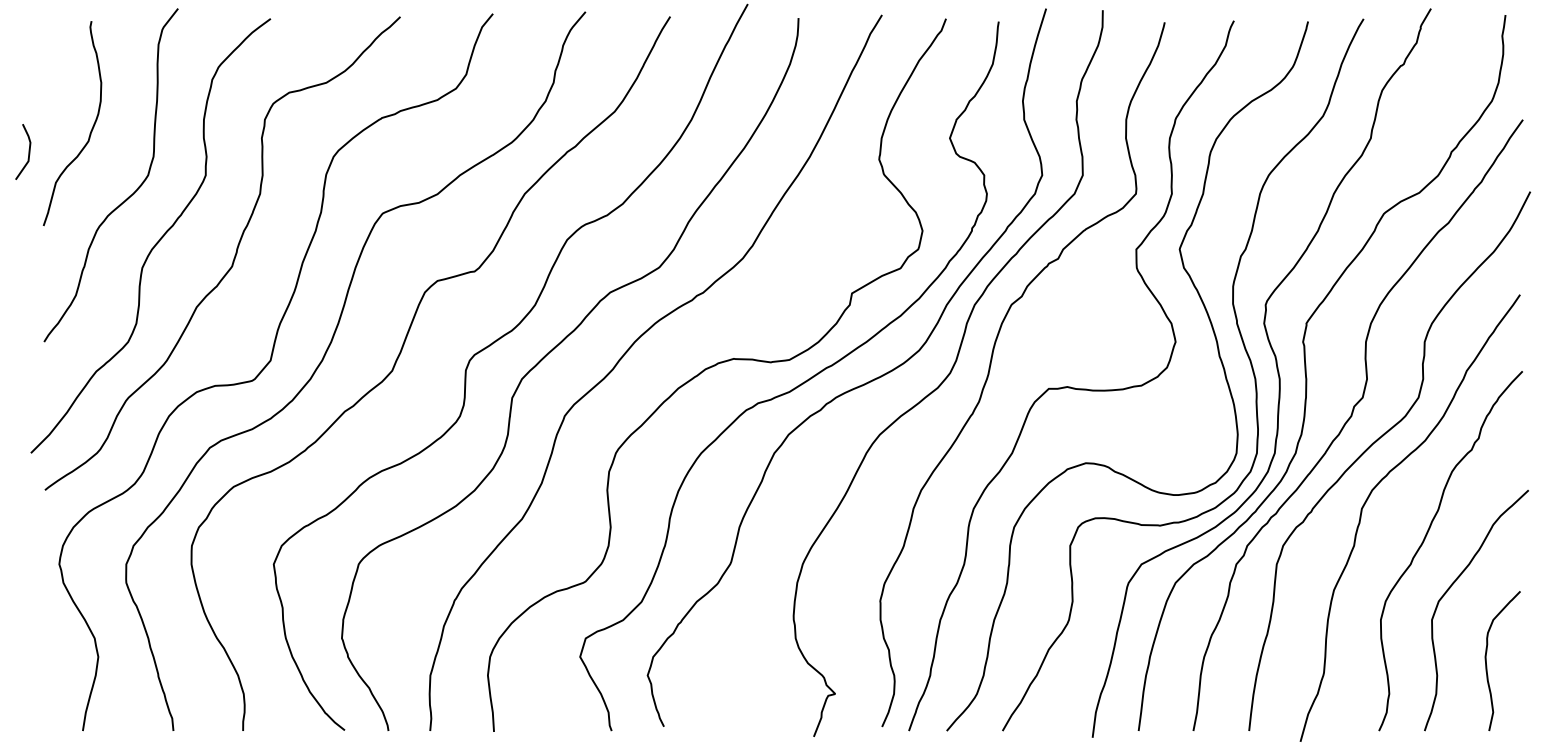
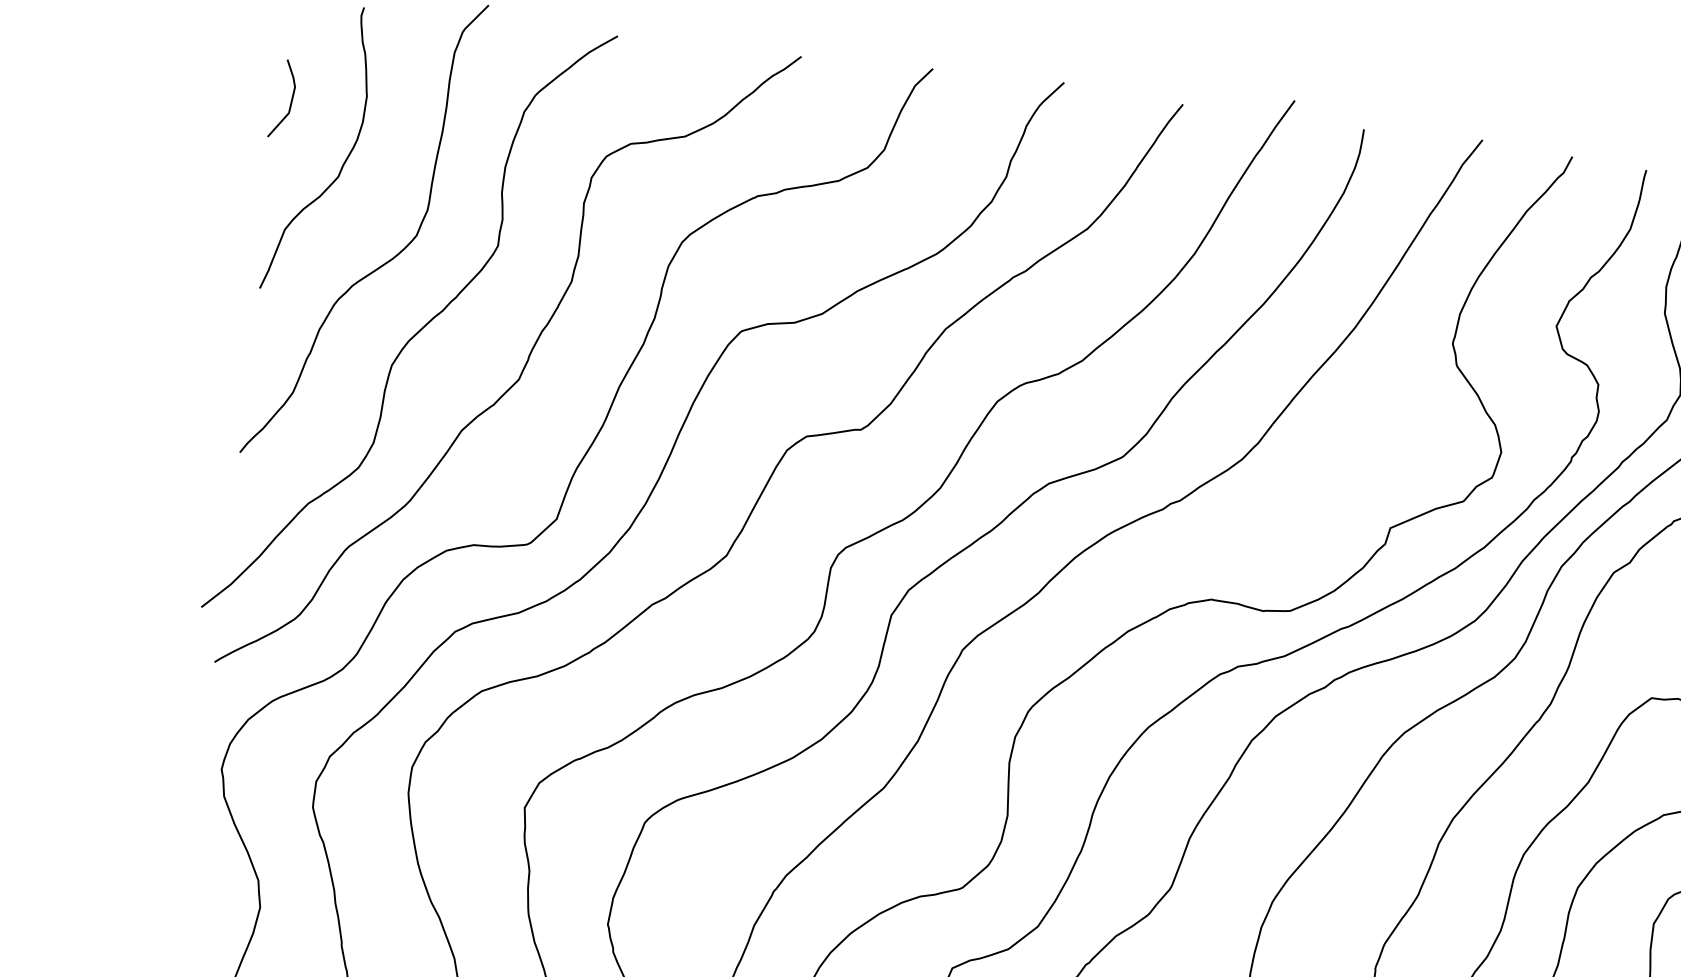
line: (28, 151) -> (290, 99), moved

